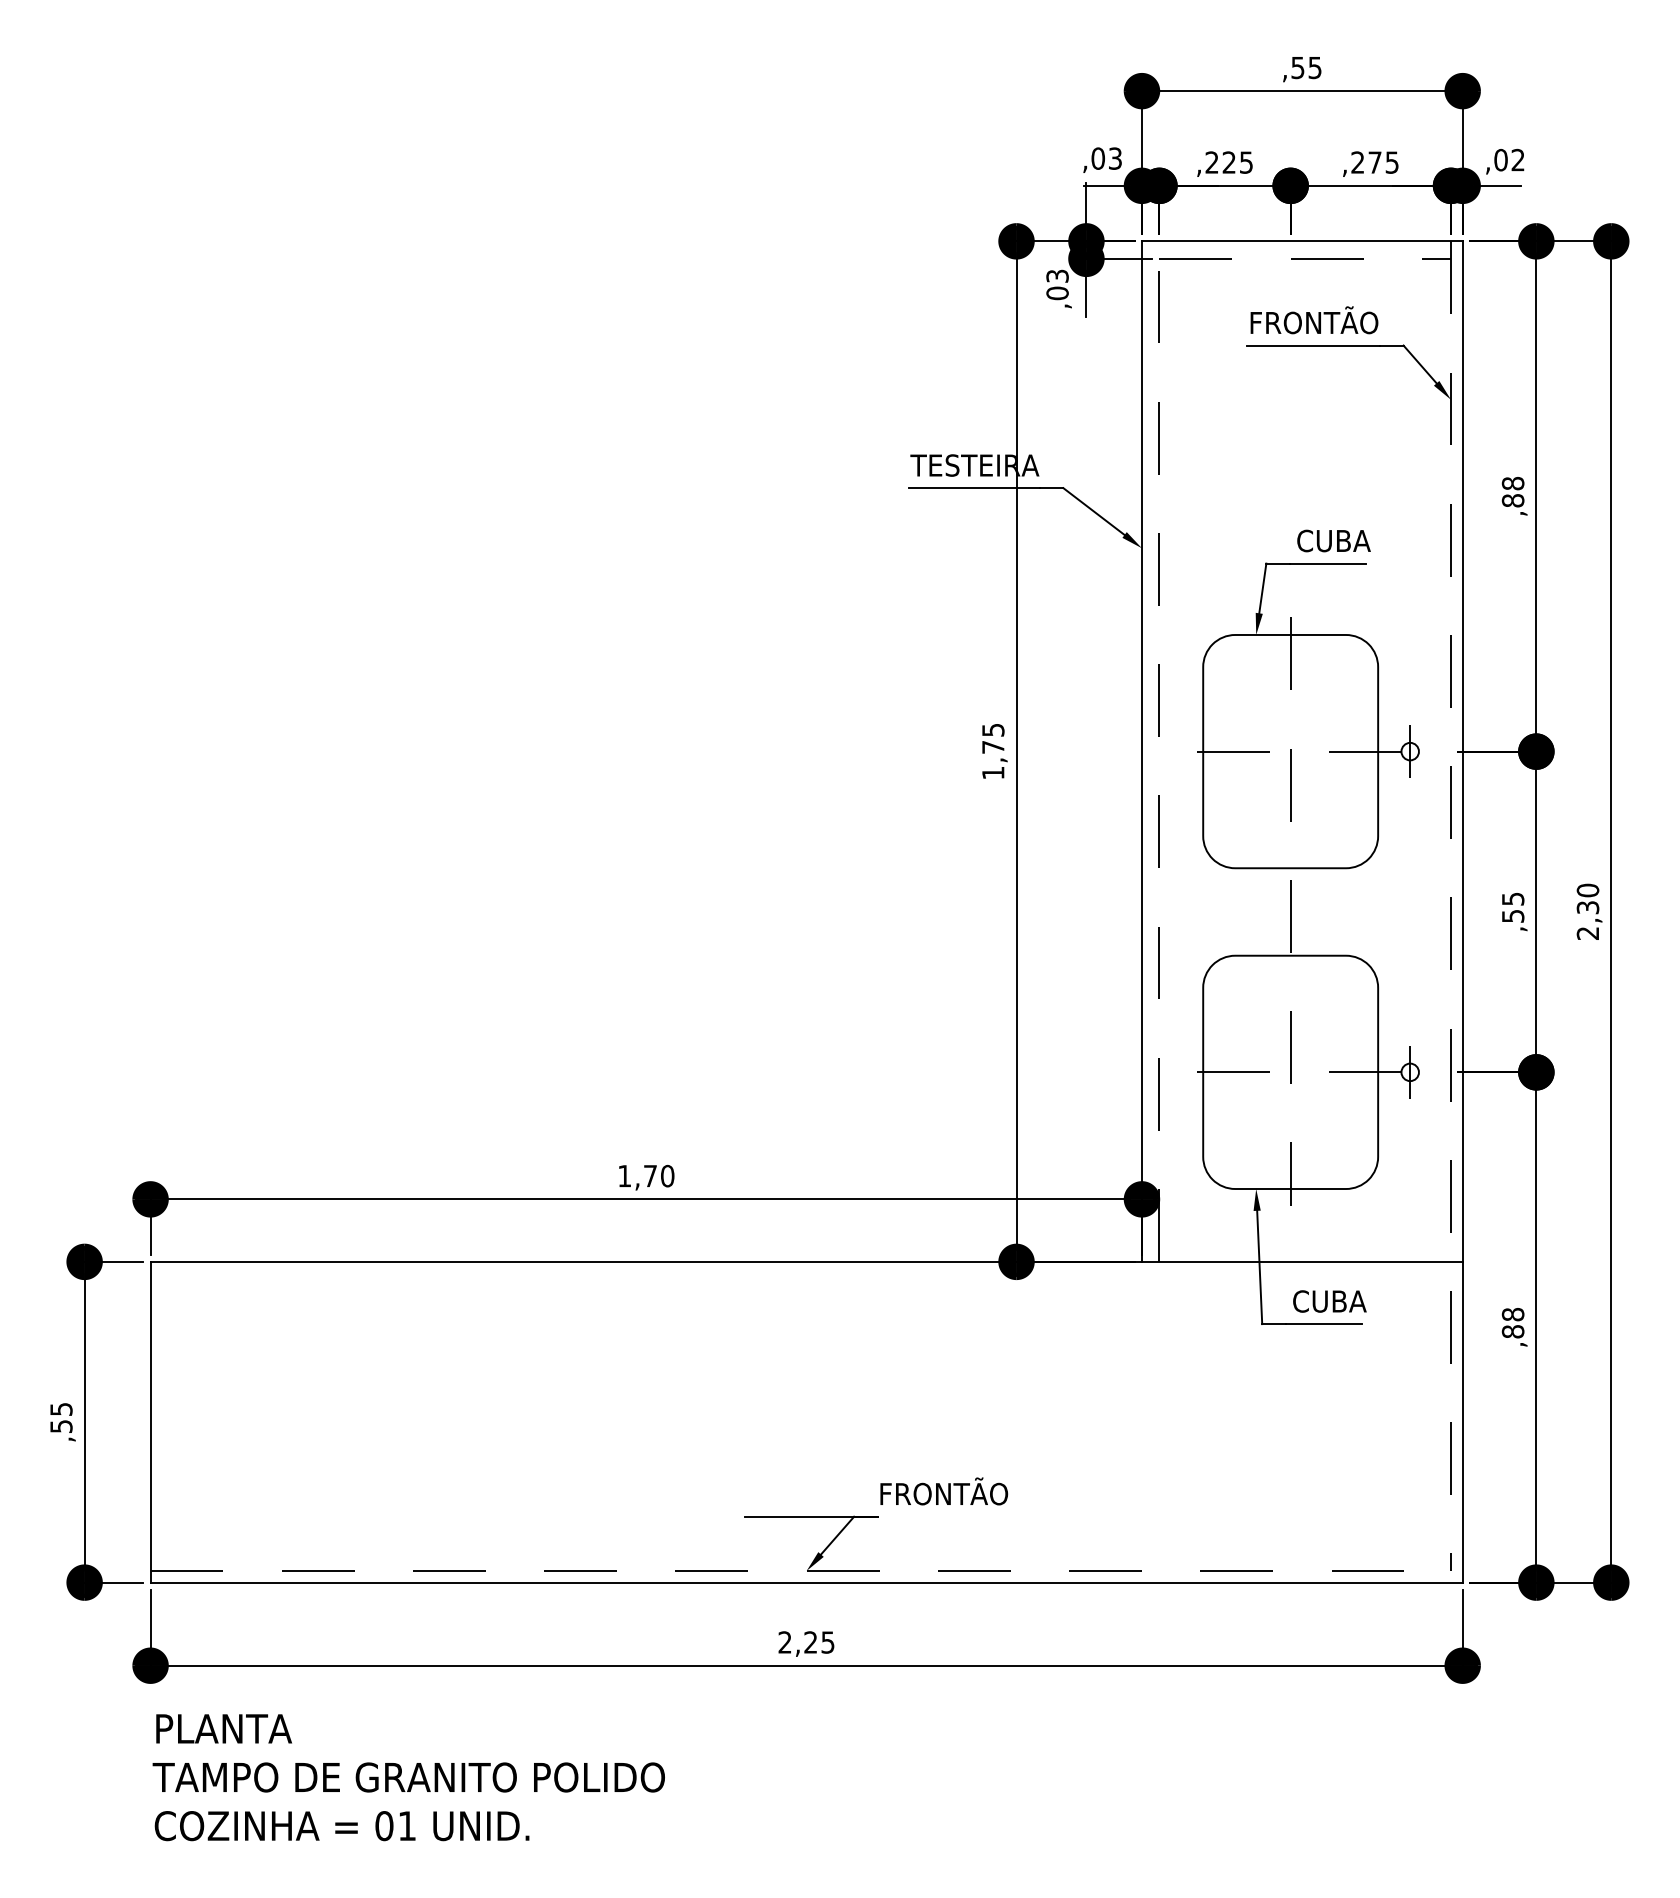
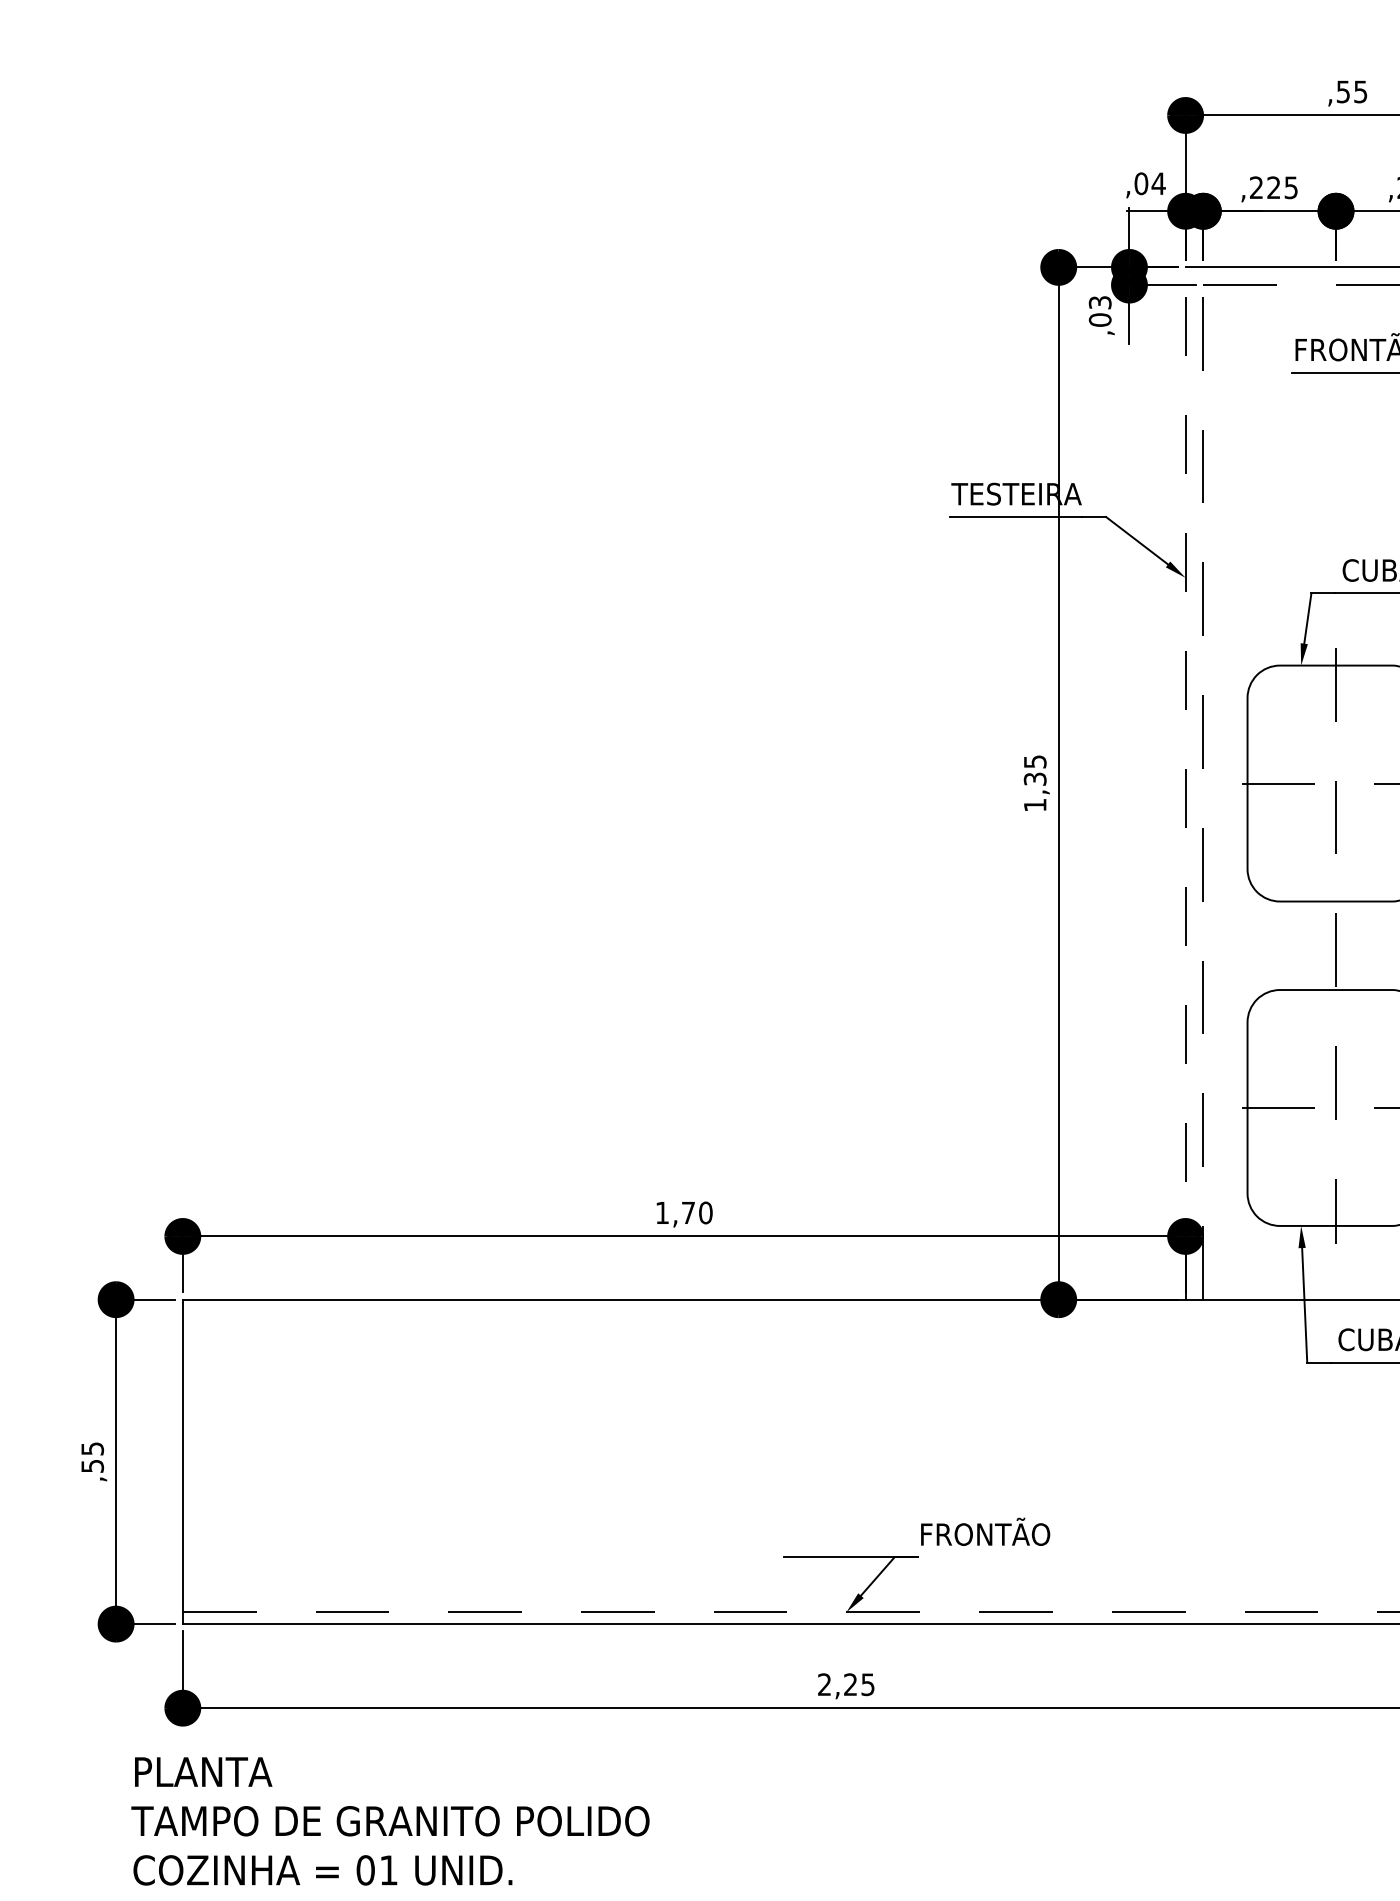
text: (1115, 158) -> (1158, 183), ,03 -> ,04
text: (993, 747) -> (1035, 779), 1,75 -> 1,35
line: (1141, 751) -> (1185, 783), solid -> dashed
text: (408, 1777) -> (390, 1821), moved

